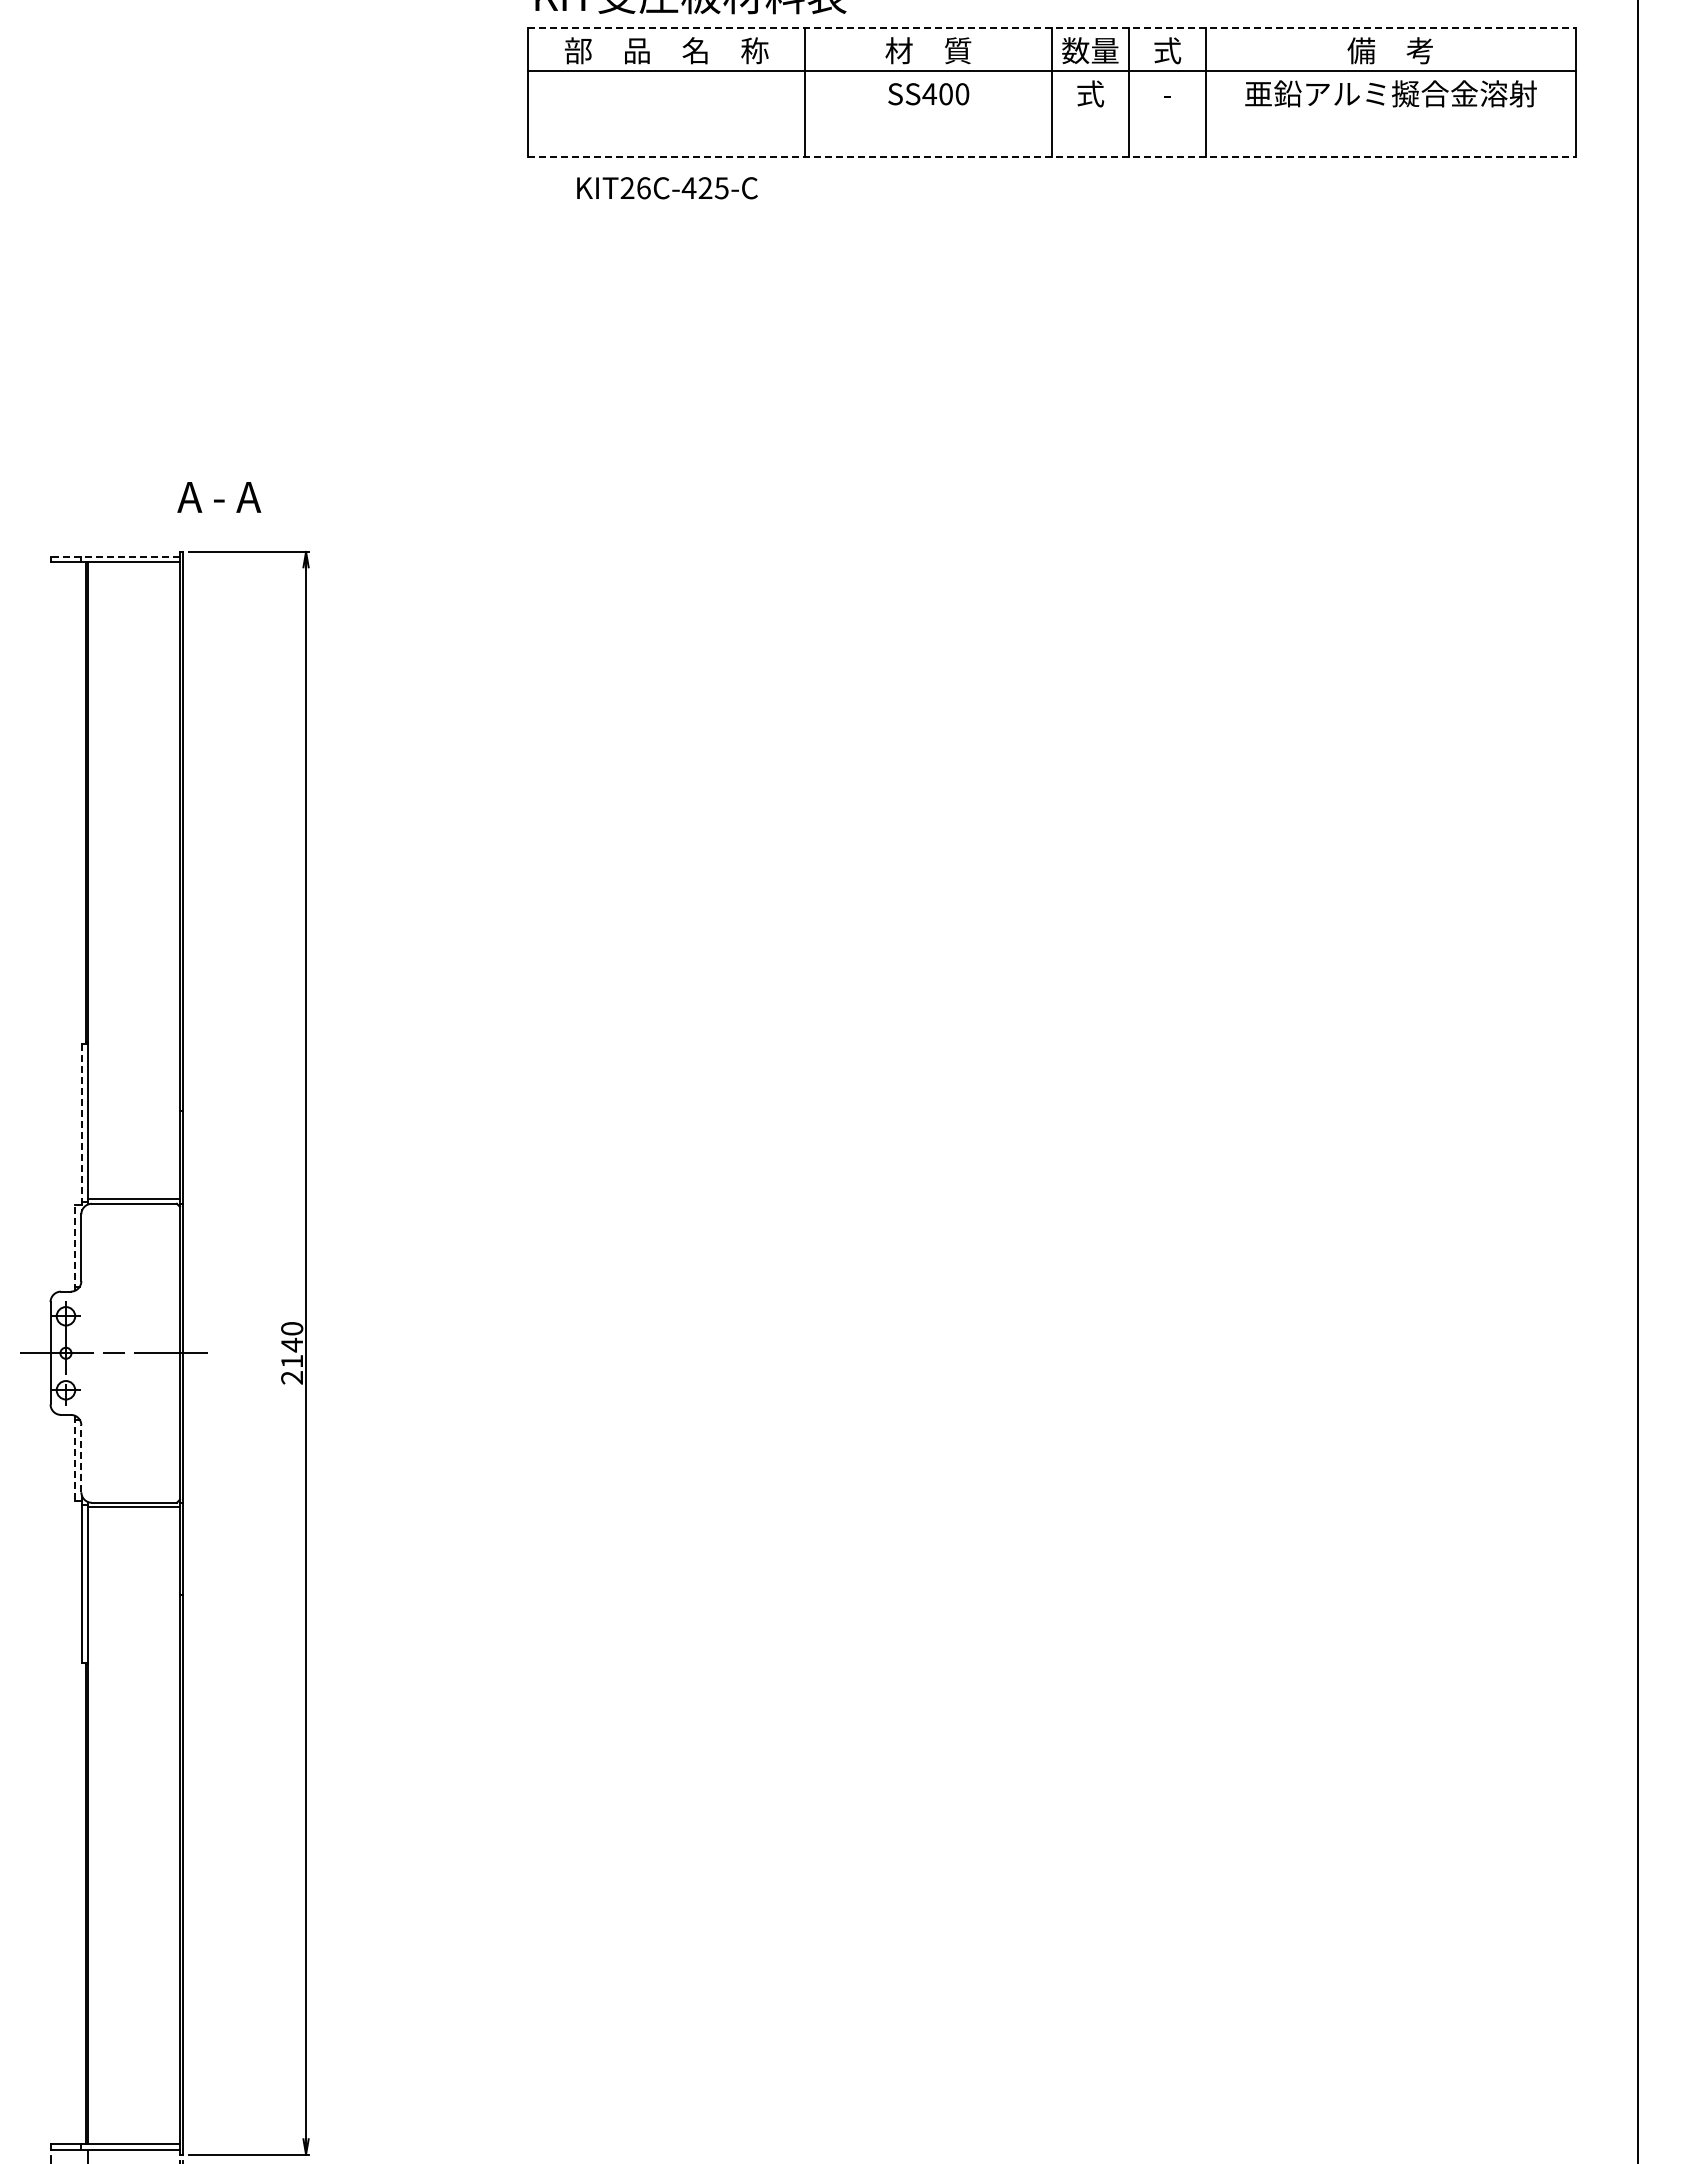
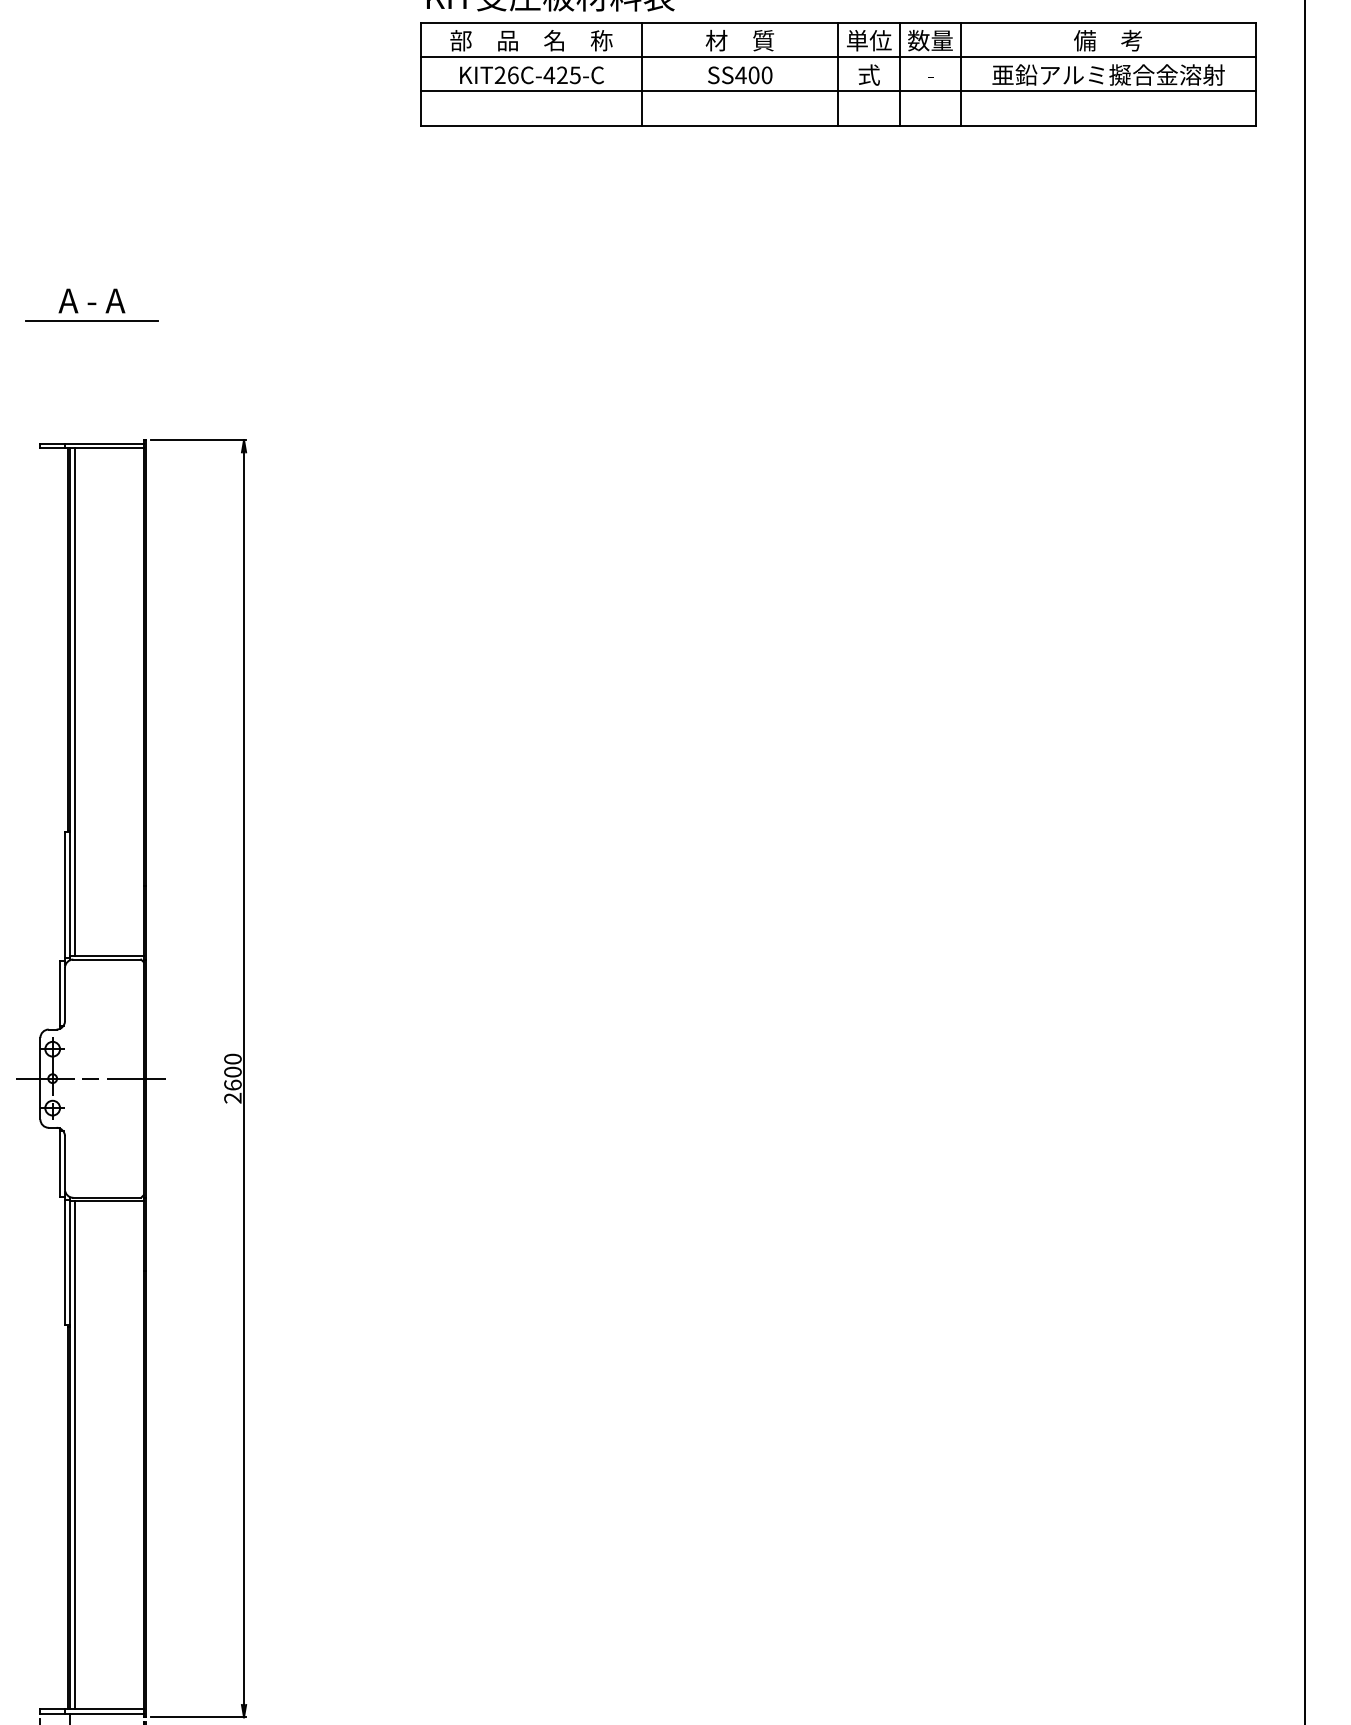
line: (1051, 28) -> (838, 22), dashed -> solid
text: (1090, 50) -> (869, 40), 数量 -> 単位
text: (1167, 50) -> (930, 40), 式 -> 数量
line: (1051, 114) -> (838, 91), added
line: (1051, 157) -> (838, 125), dashed -> solid
text: (667, 188) -> (532, 75), moved
line: (114, 402) -> (91, 321), added
text: (219, 497) -> (92, 301), moved
line: (115, 556) -> (92, 443), dashed -> solid
line: (93, 880) -> (74, 701), added
line: (82, 1127) -> (65, 898), dashed -> solid
line: (74, 1248) -> (59, 995), dashed -> solid
text: (292, 1352) -> (233, 1078), 2140 -> 2600
line: (74, 1458) -> (59, 1162), dashed -> solid
line: (81, 1458) -> (65, 1162), dashed -> solid
line: (93, 1825) -> (74, 1454), added

